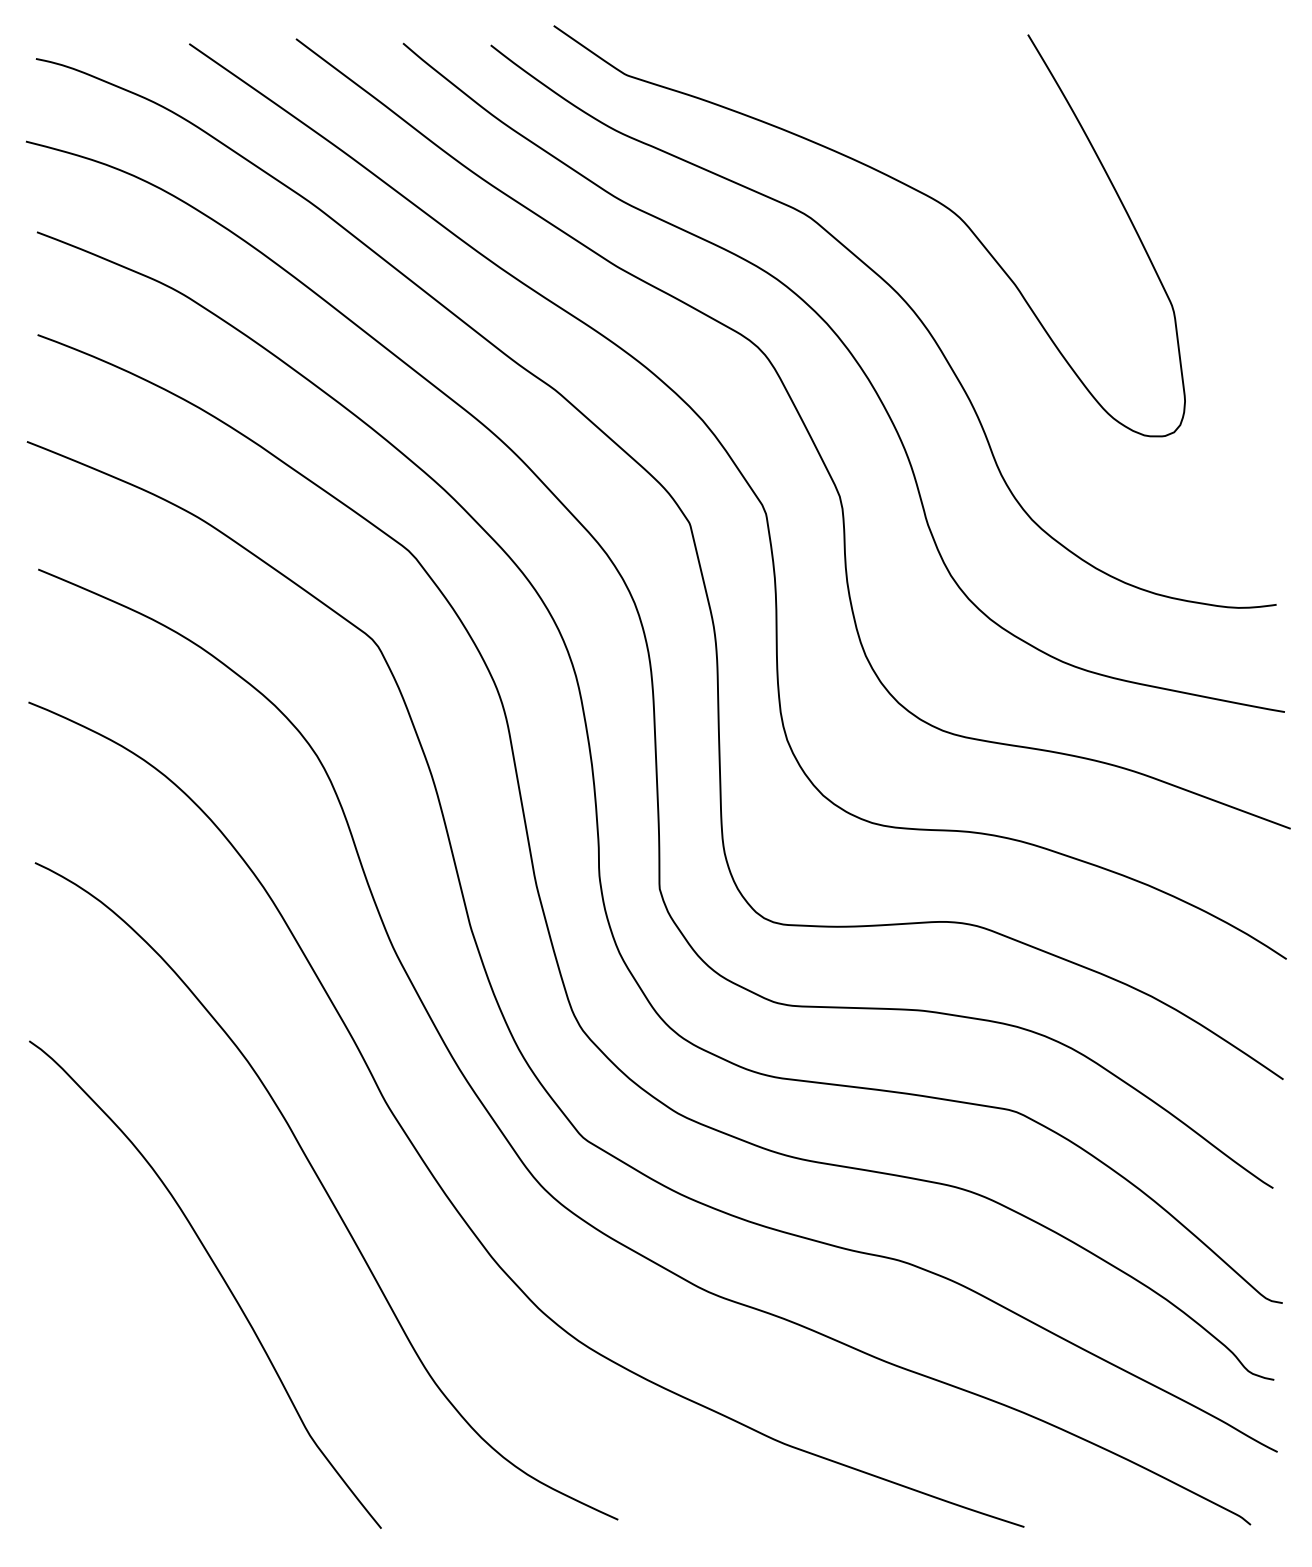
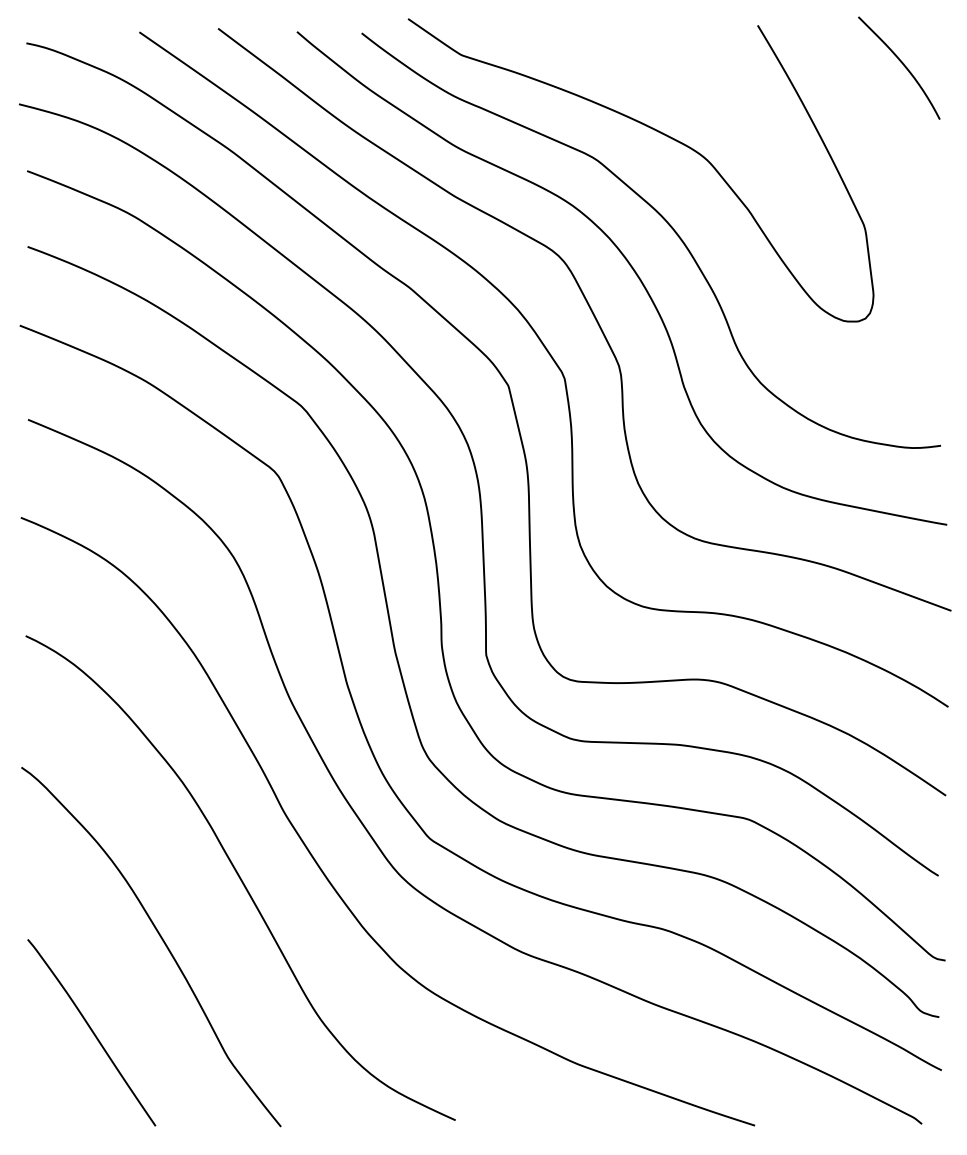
curve: (1224, 87) -> (902, 64), added
curve: (124, 1399) -> (91, 1031), added

